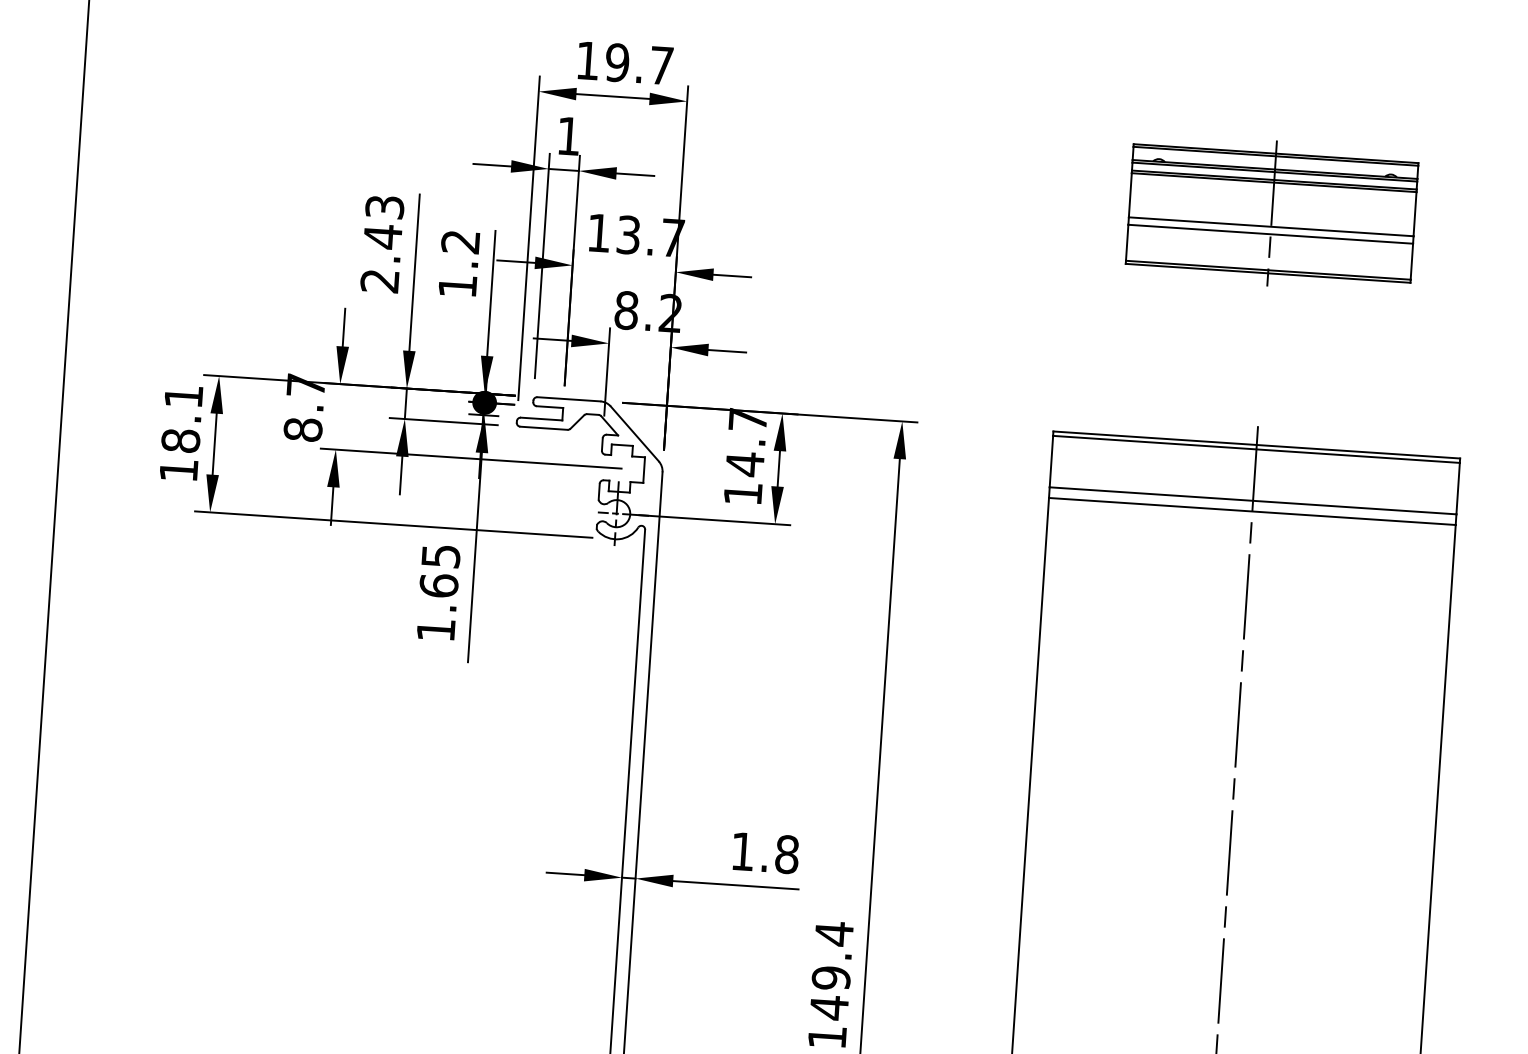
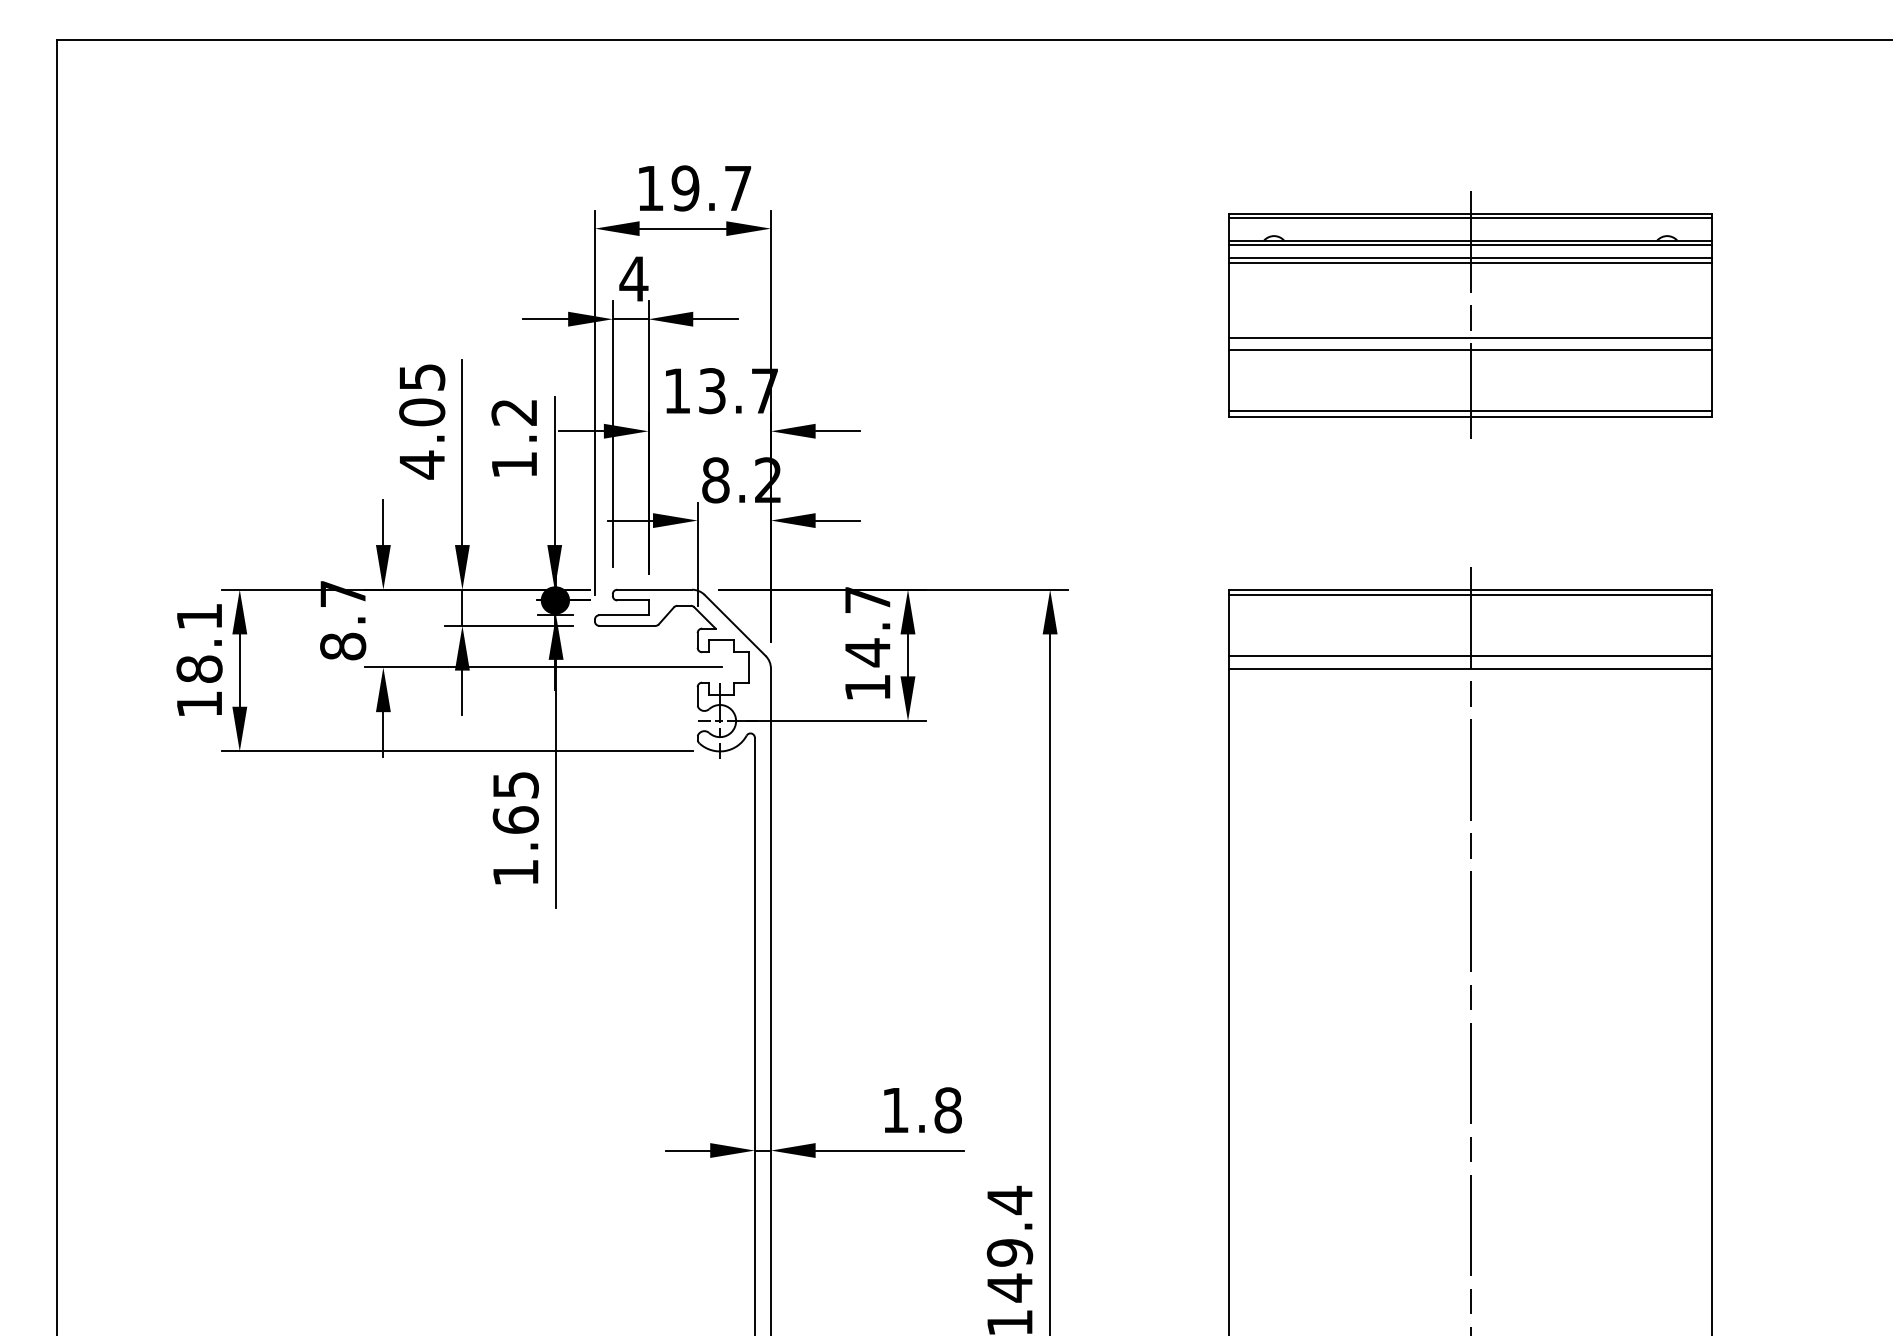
text: (568, 135) -> (633, 278), 1 -> 4
part: (1272, 212) -> (1470, 314), size x1.43
text: (382, 244) -> (422, 421), 2.43 -> 4.05

